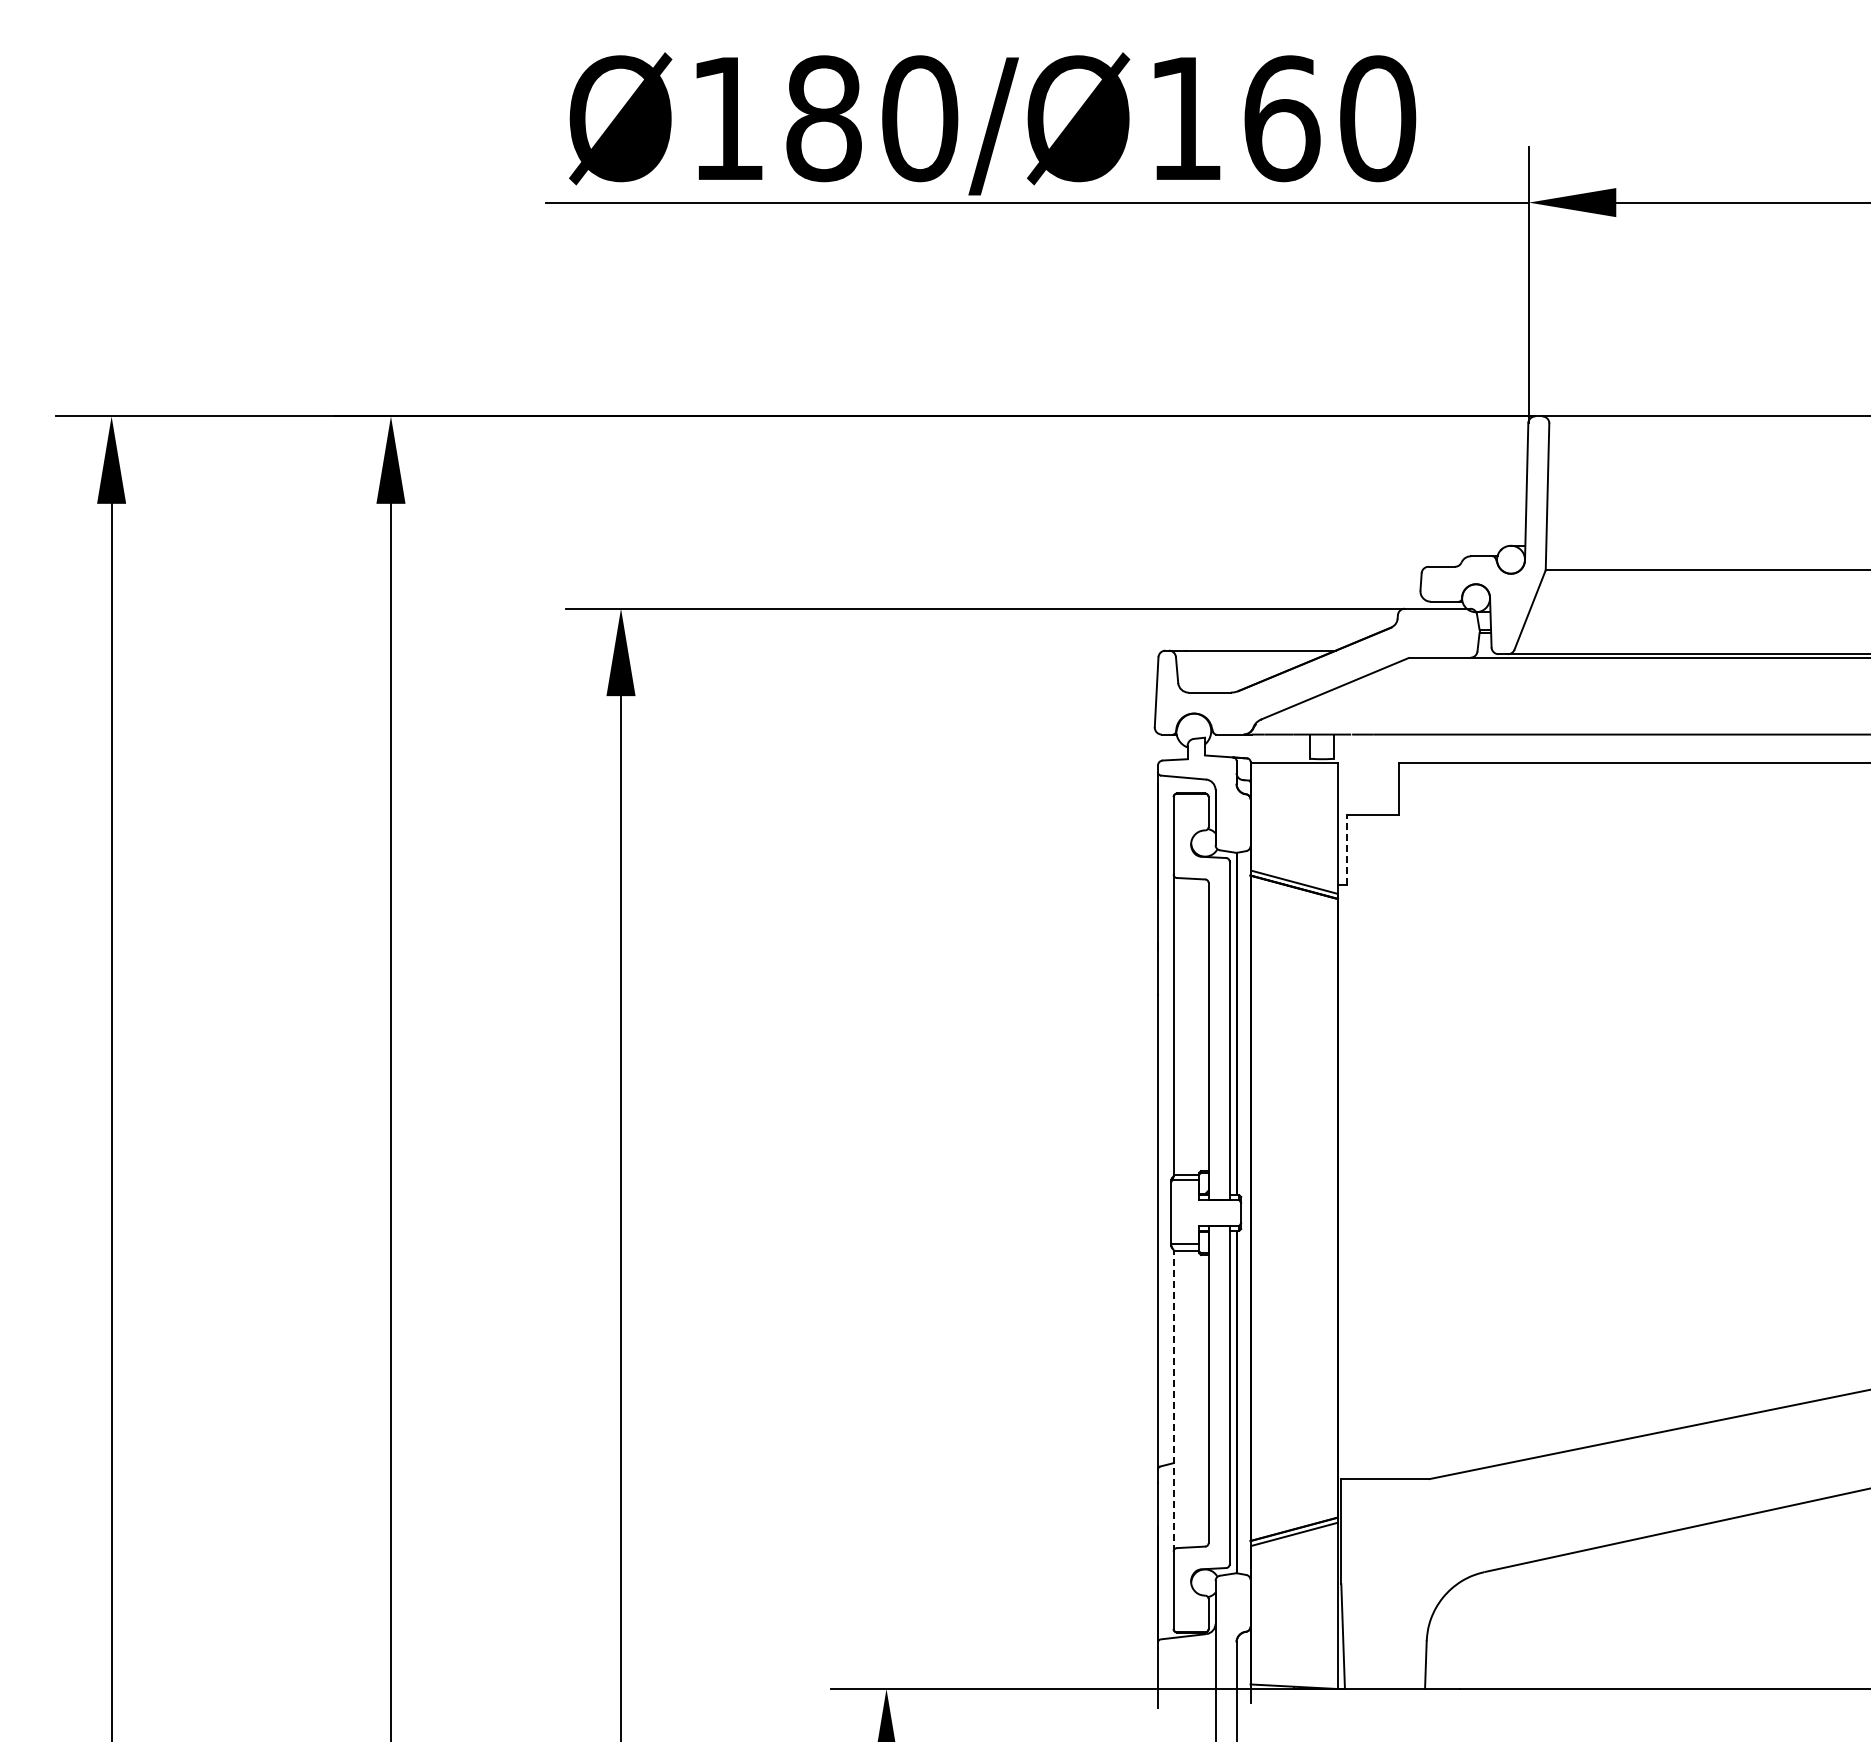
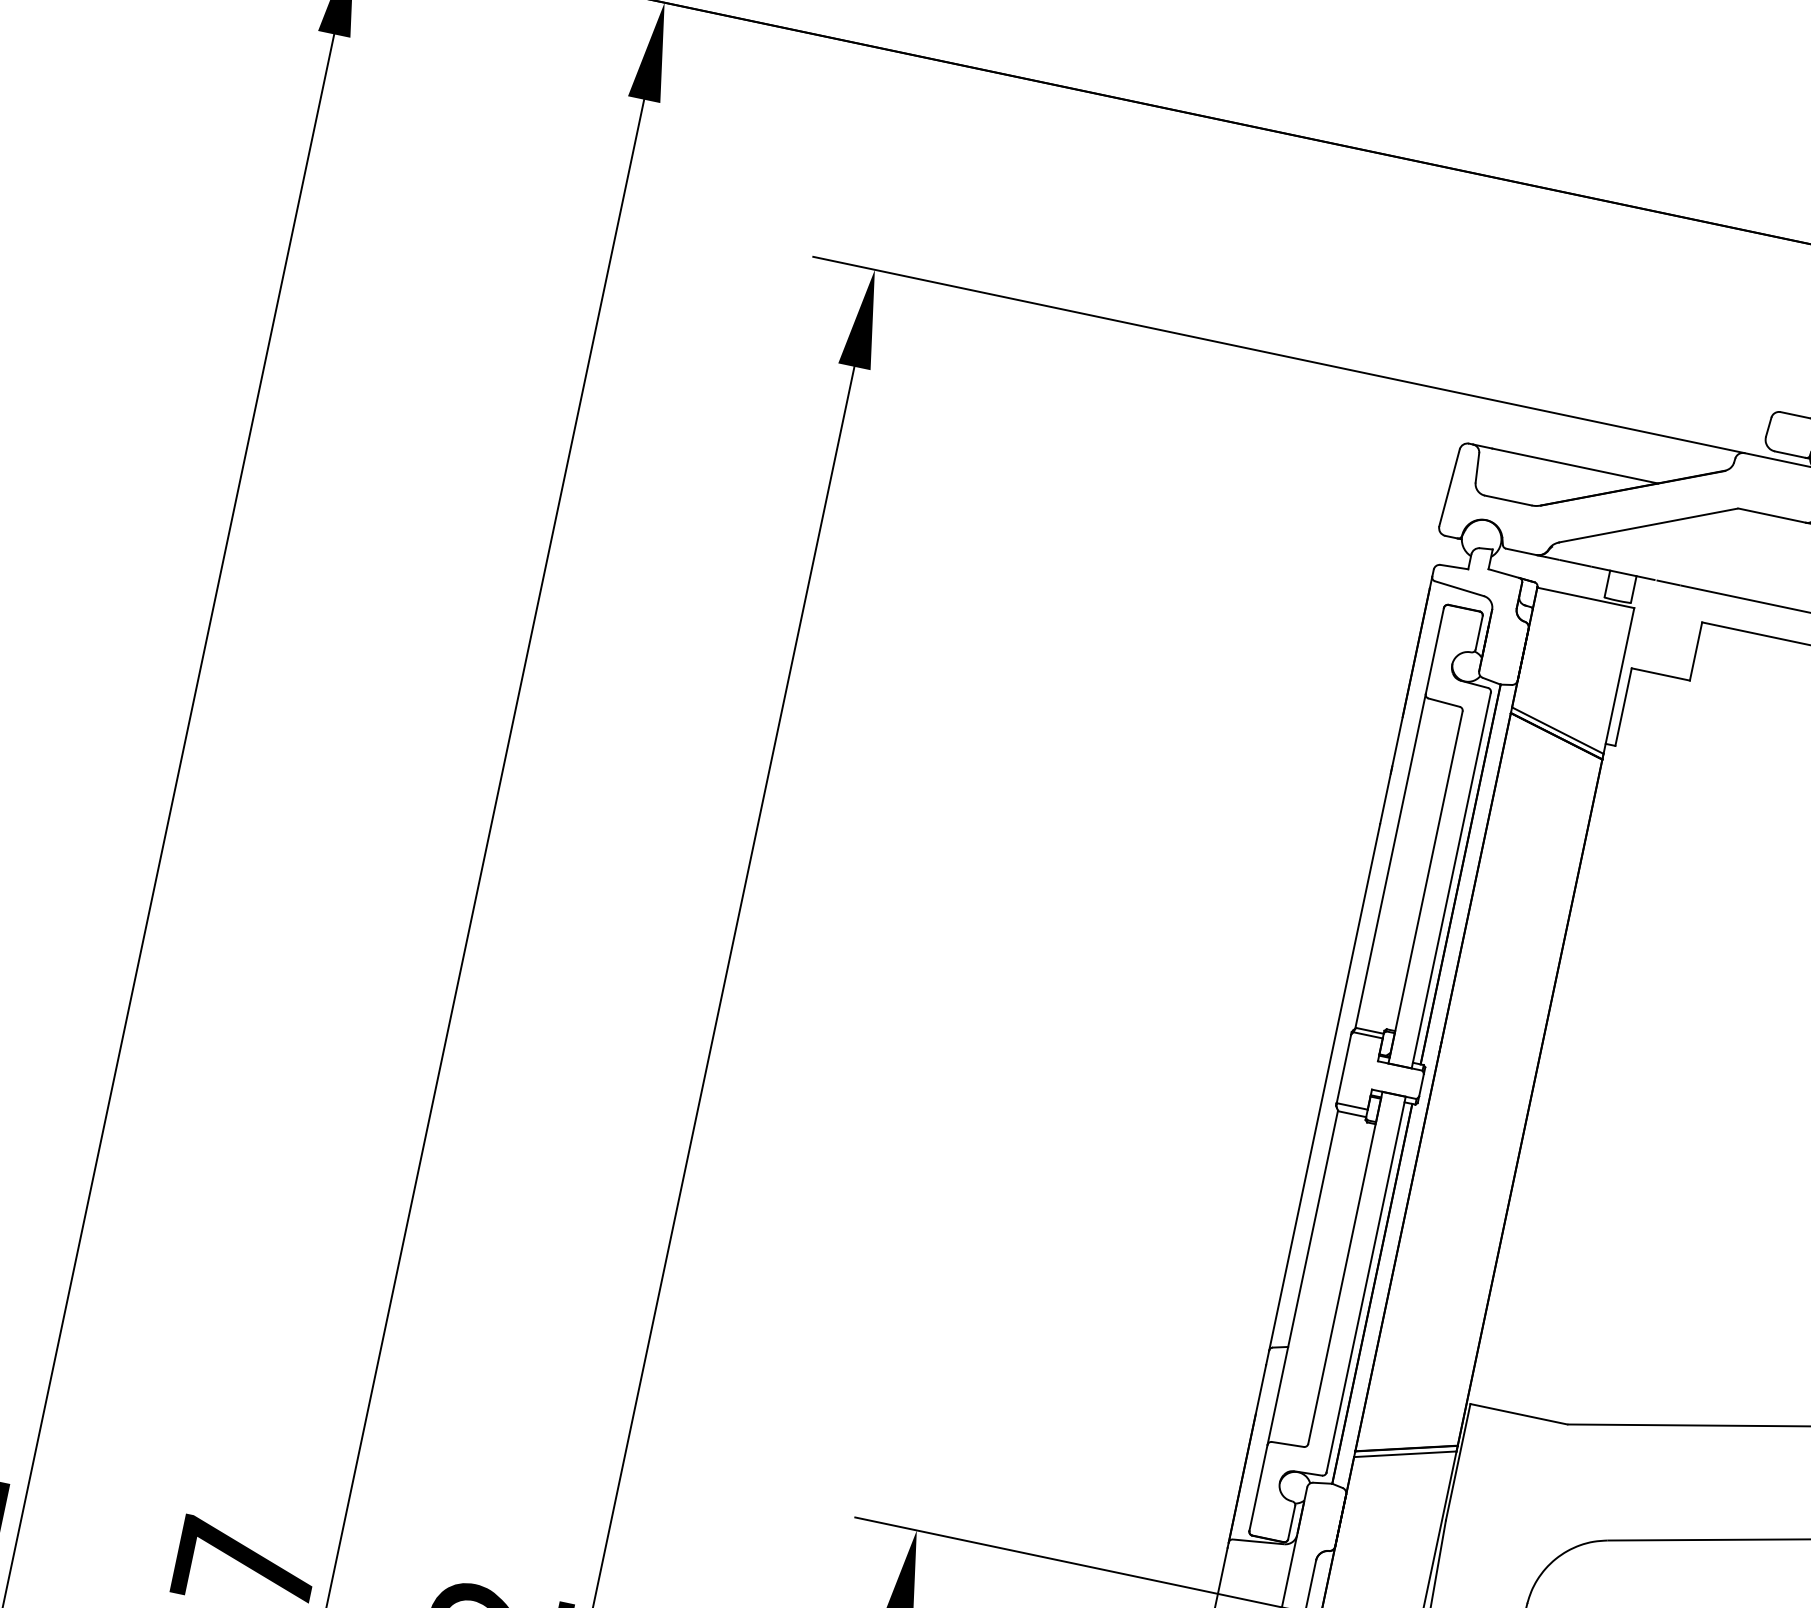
line: (1346, 849) -> (1623, 706), dashed -> solid
line: (1173, 1400) -> (1302, 1277), dashed -> solid

